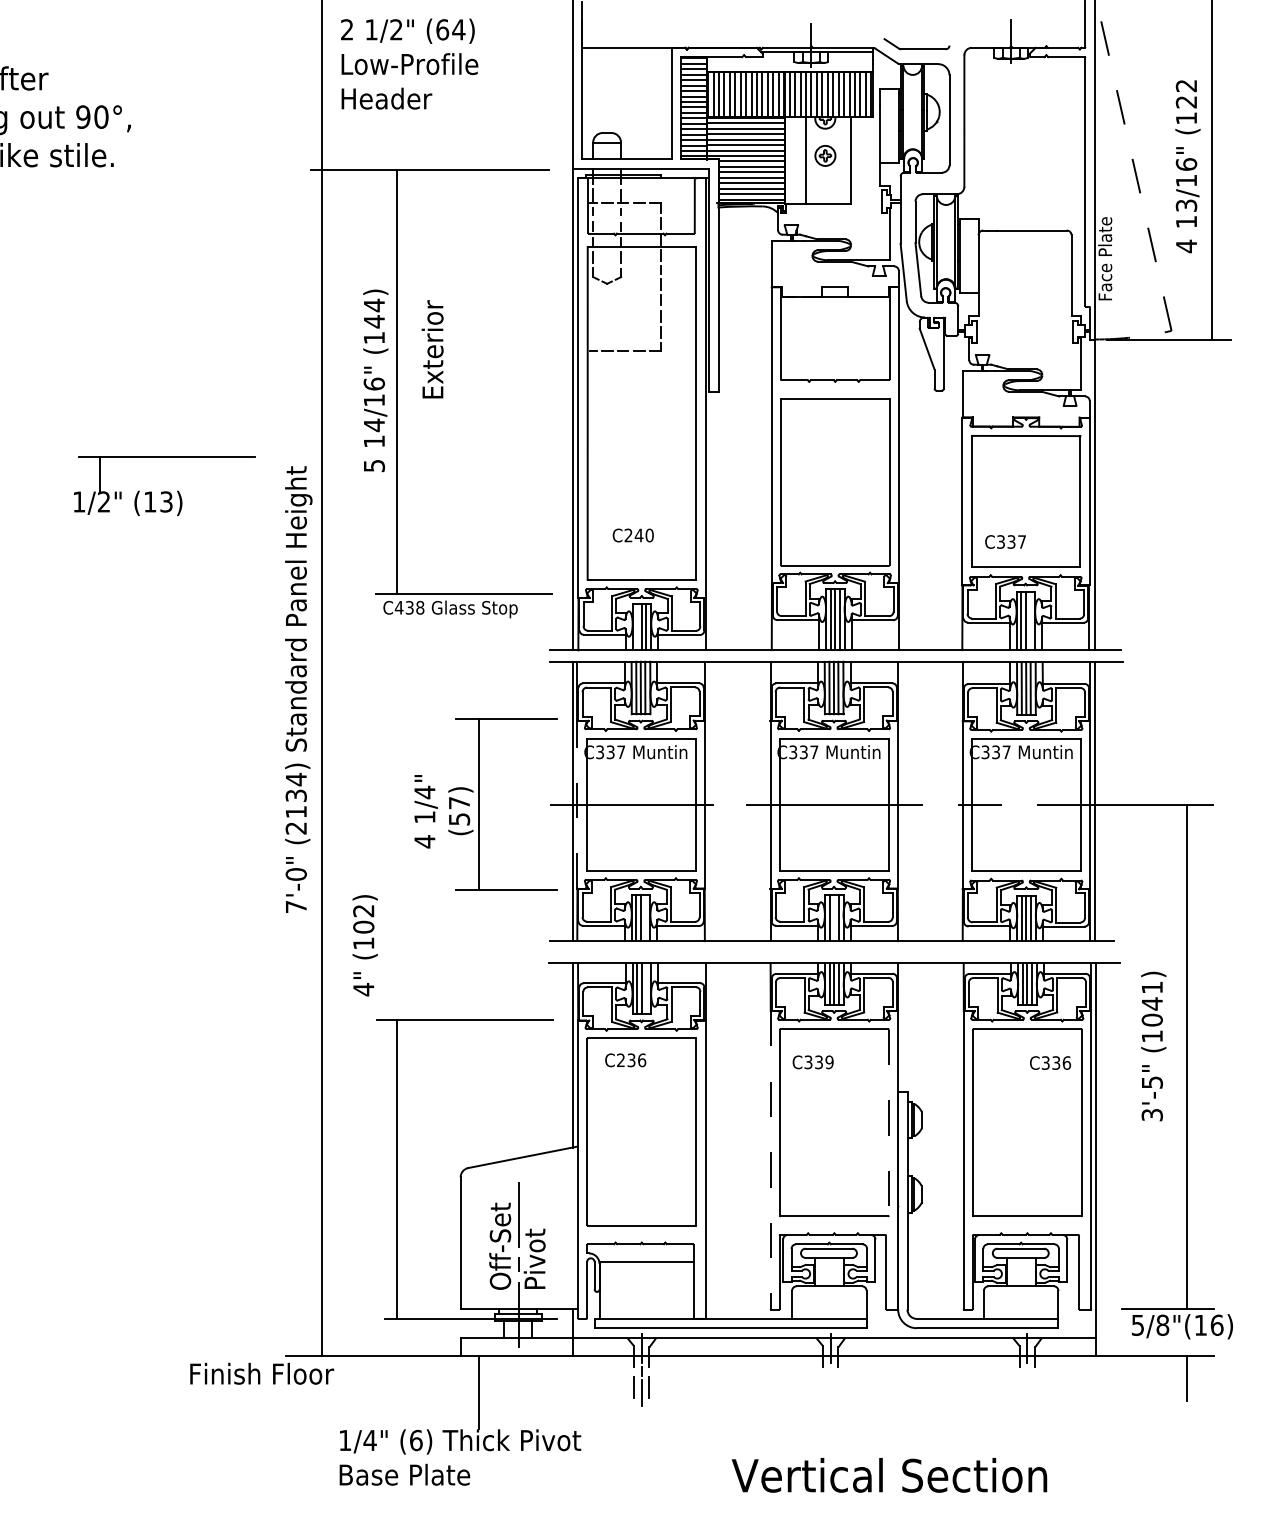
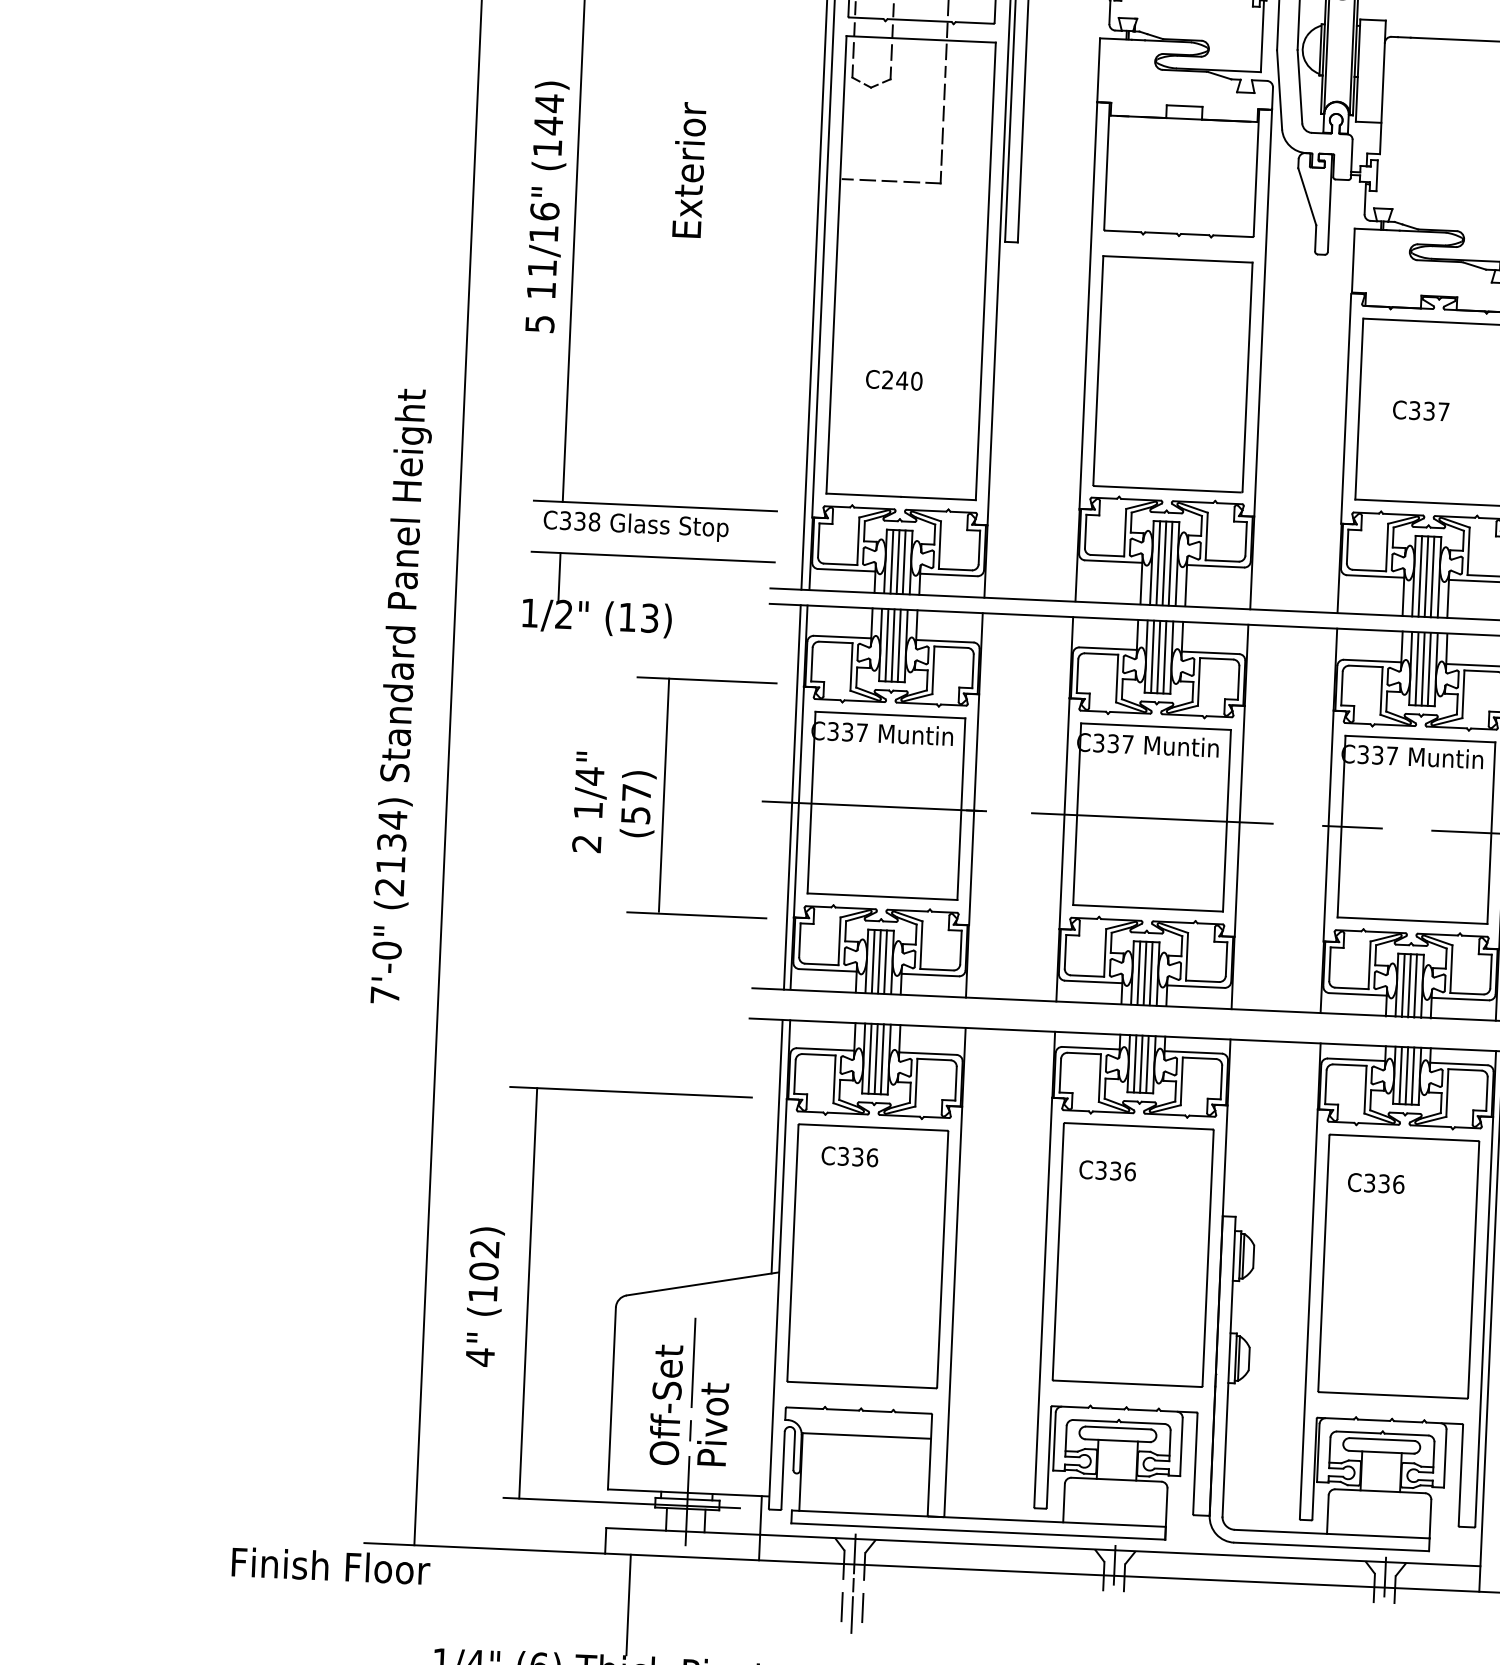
text: (432, 349) -> (688, 170), moved
text: (374, 425) -> (542, 268), 14/16" -> 11/16"
part: (164, 485) -> (648, 595), moved
text: (632, 535) -> (893, 380), moved
text: (1005, 541) -> (1421, 410), moved
text: (398, 607) -> (564, 520), C438 -> C338
line: (1030, 620) -> (1433, 576), added
line: (637, 627) -> (892, 562), added
text: (298, 689) -> (401, 696), moved
line: (577, 804) -> (798, 801), dashed -> solid
text: (424, 841) -> (586, 843), 4 -> 2
line: (645, 917) -> (885, 961), added
line: (834, 917) -> (1145, 972), added
text: (364, 945) -> (483, 1296), moved
line: (646, 988) -> (882, 1059), added
text: (620, 1060) -> (842, 1156), C236 -> C336
text: (829, 1062) -> (1130, 1171), C339 -> C336
text: (1050, 1062) -> (1376, 1182), moved
line: (888, 1122) -> (1207, 1258), dashed -> solid
line: (770, 1160) -> (1043, 1303), dashed -> solid

